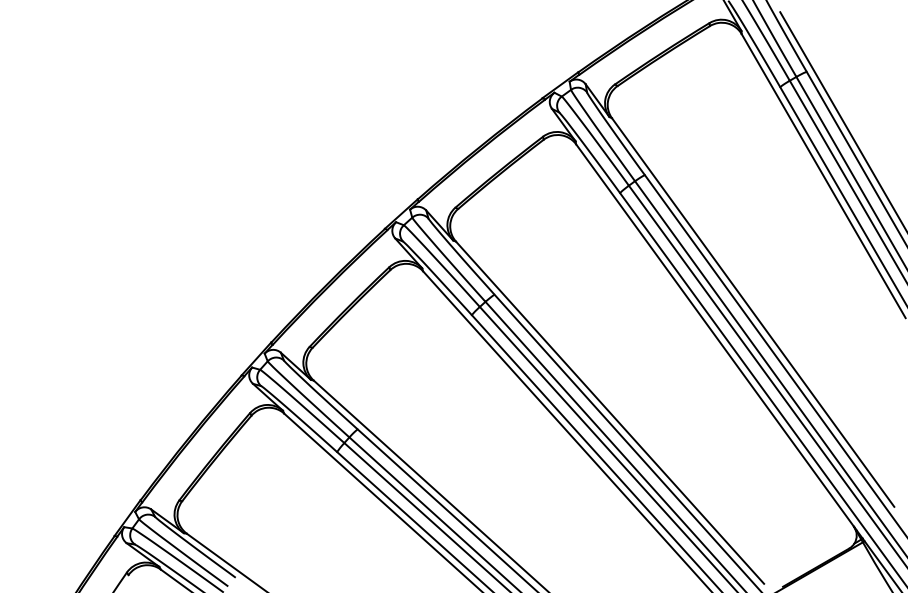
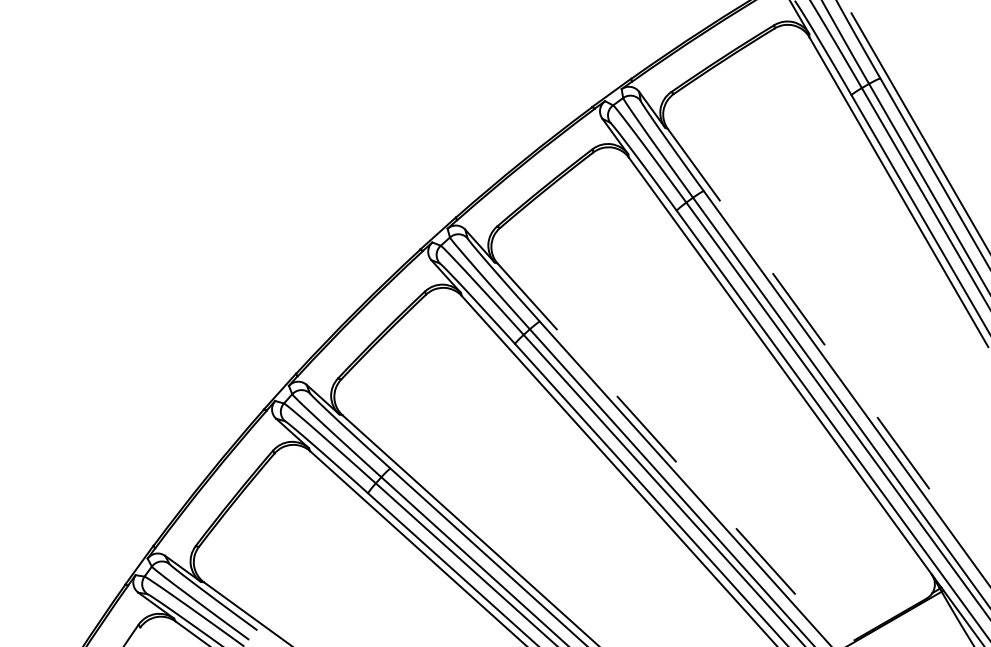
line: (753, 313) -> (822, 342), solid -> dashed
line: (610, 413) -> (666, 451), solid -> dashed

